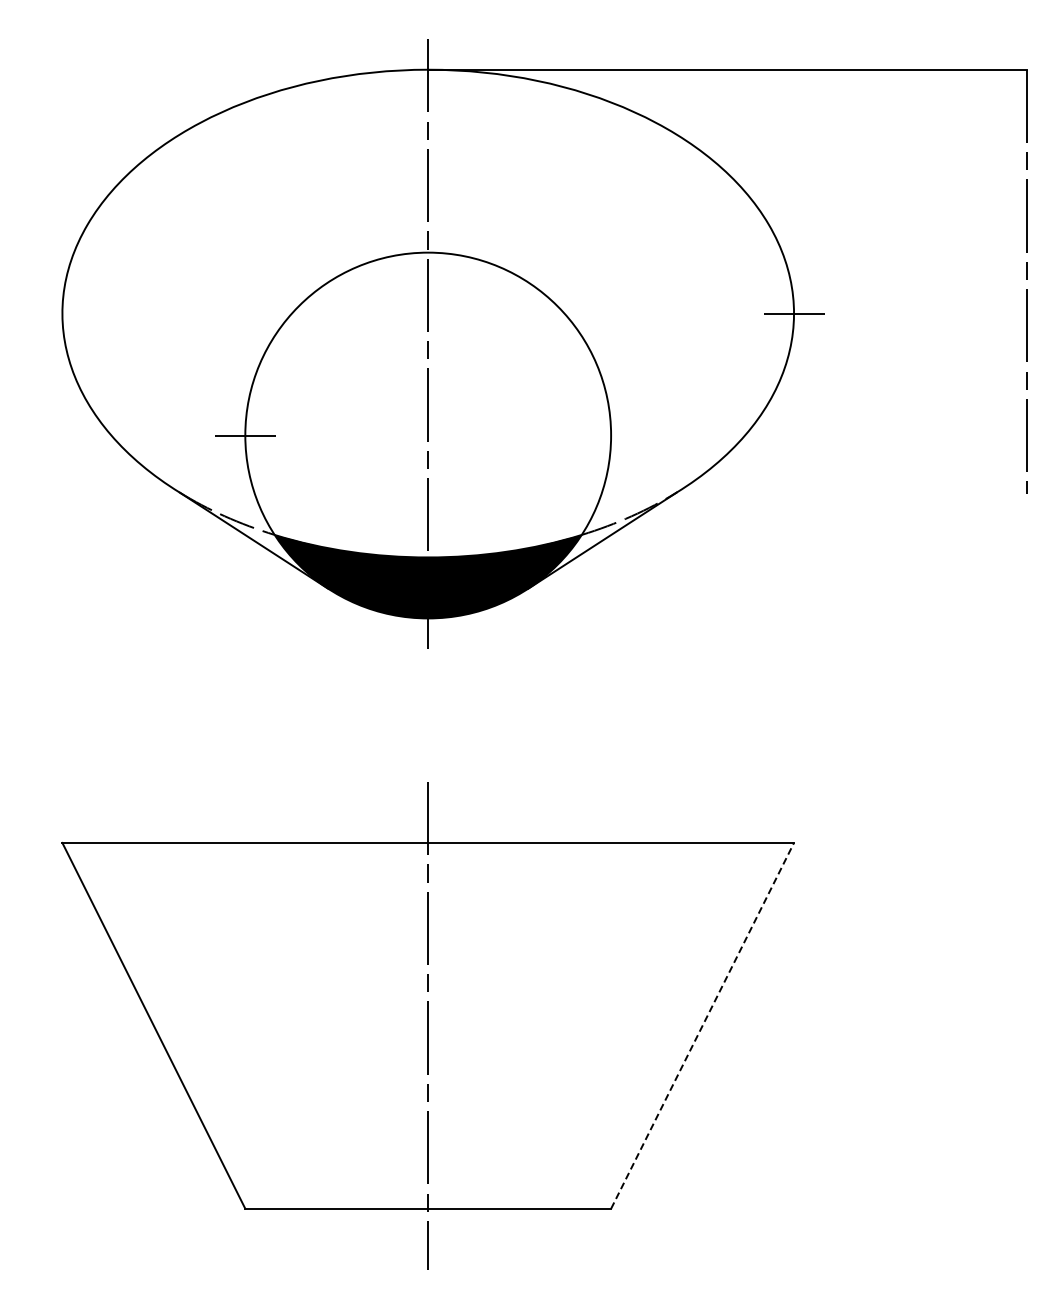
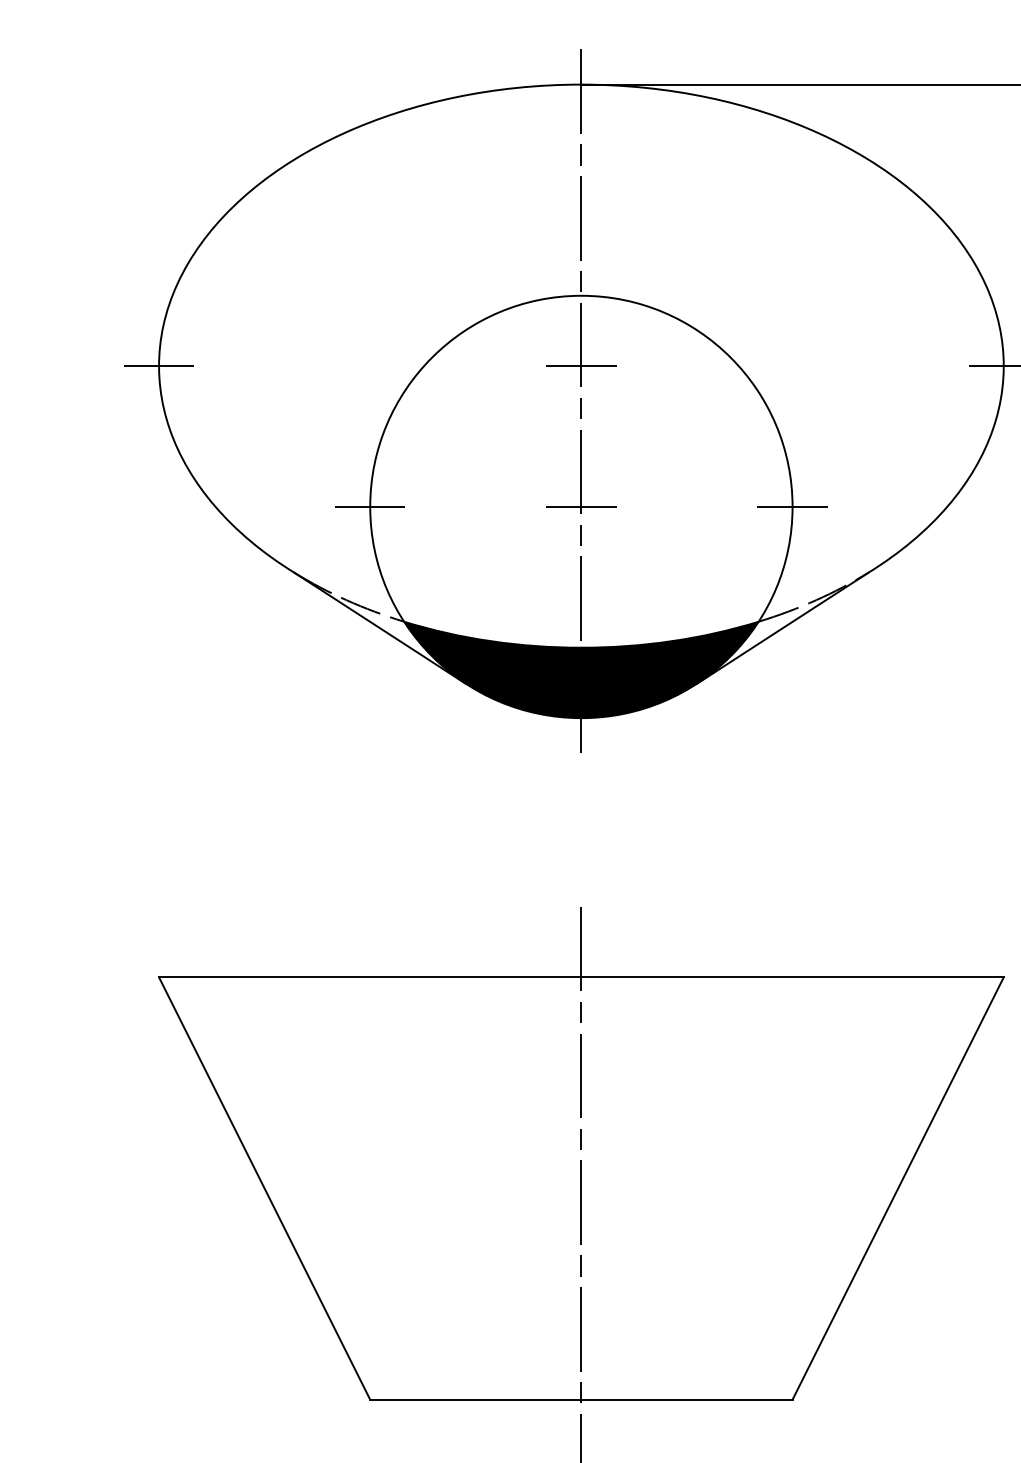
line: (61, 313) -> (157, 366), added
line: (427, 313) -> (580, 366), added
line: (427, 435) -> (580, 506), added
line: (610, 435) -> (791, 506), added
line: (702, 1025) -> (898, 1188), dashed -> solid

